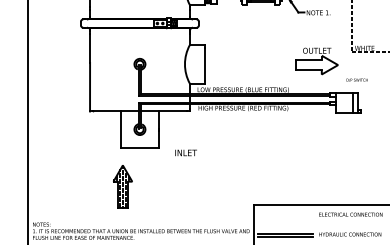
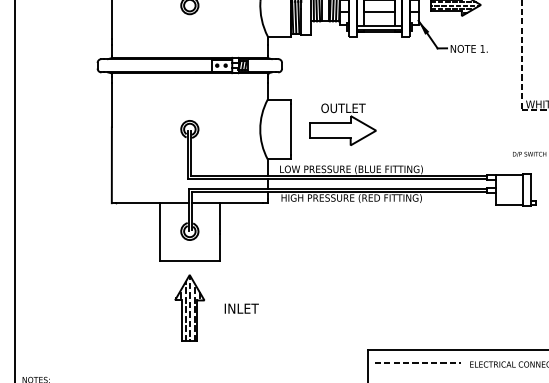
part: (316, 61) -> (342, 125), moved
text: (185, 152) -> (240, 307), moved
part: (122, 186) -> (189, 307), moved
line: (285, 213) -> (417, 362), added

